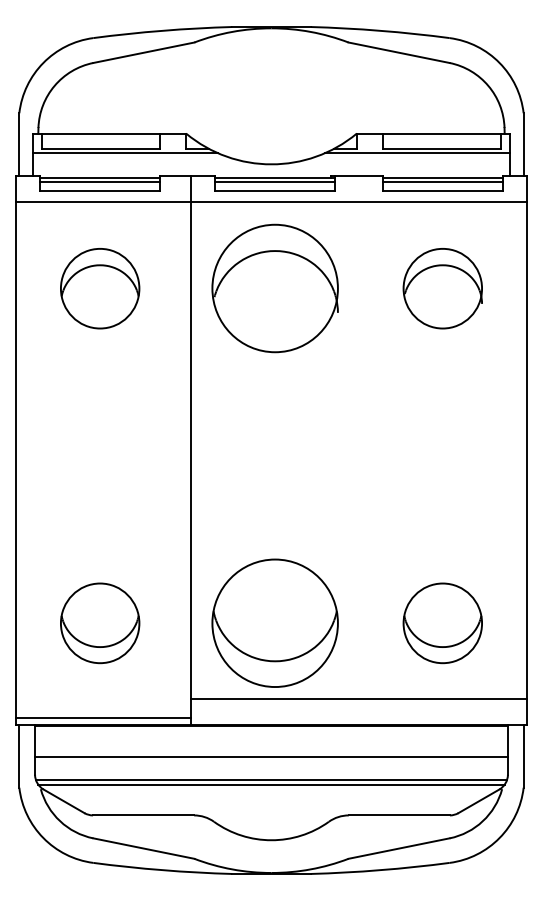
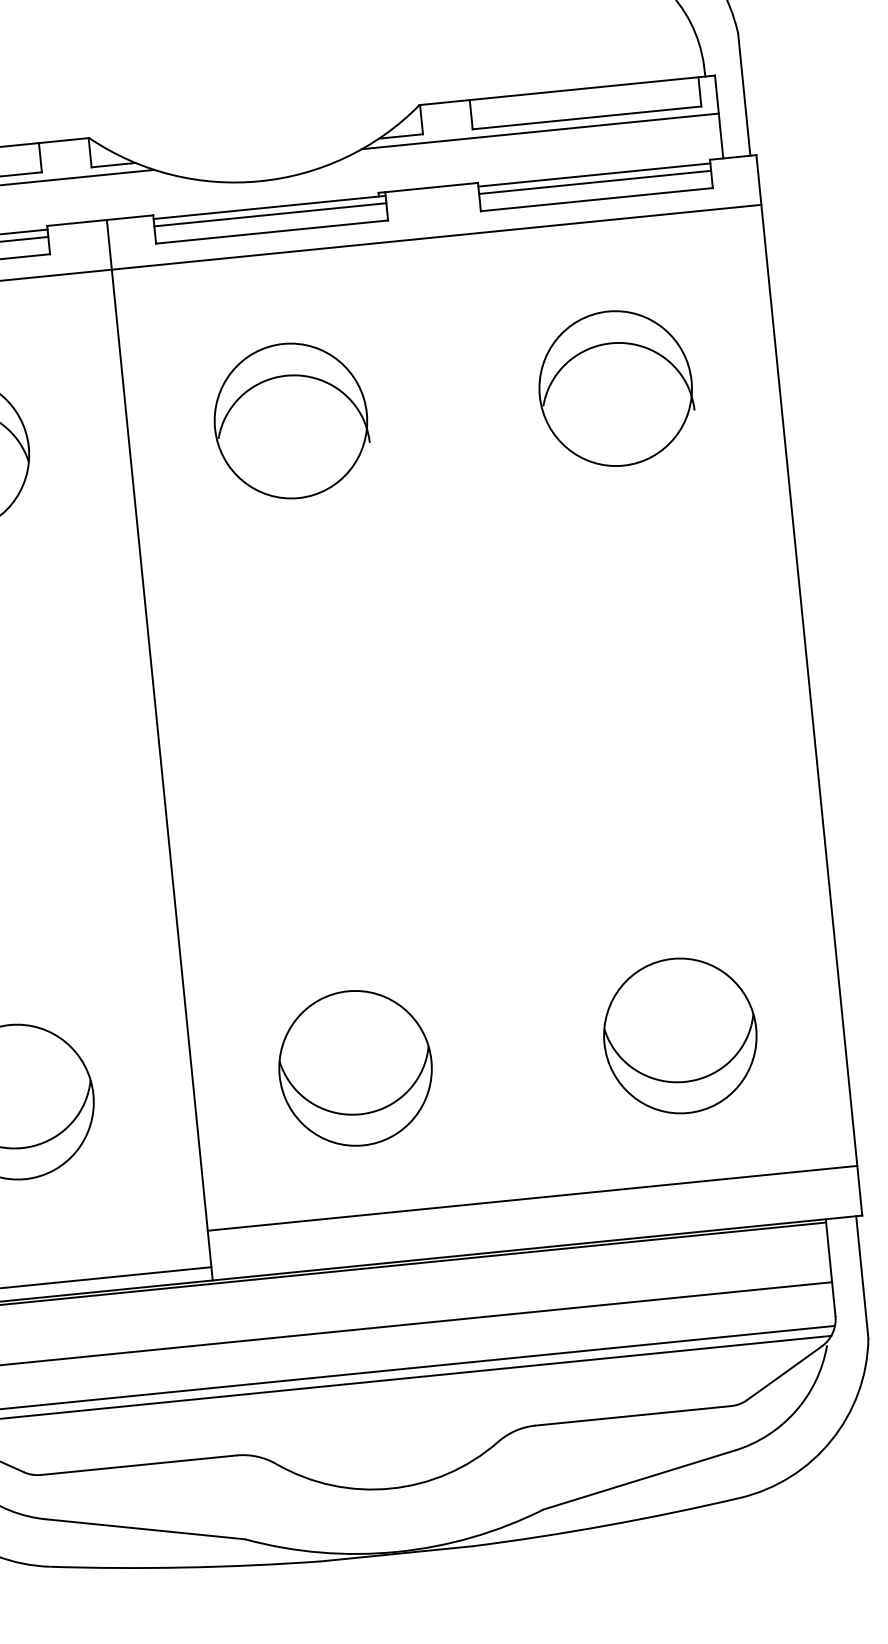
part: (274, 288) -> (290, 420), size x0.62
part: (274, 623) -> (354, 1068), size x0.62

